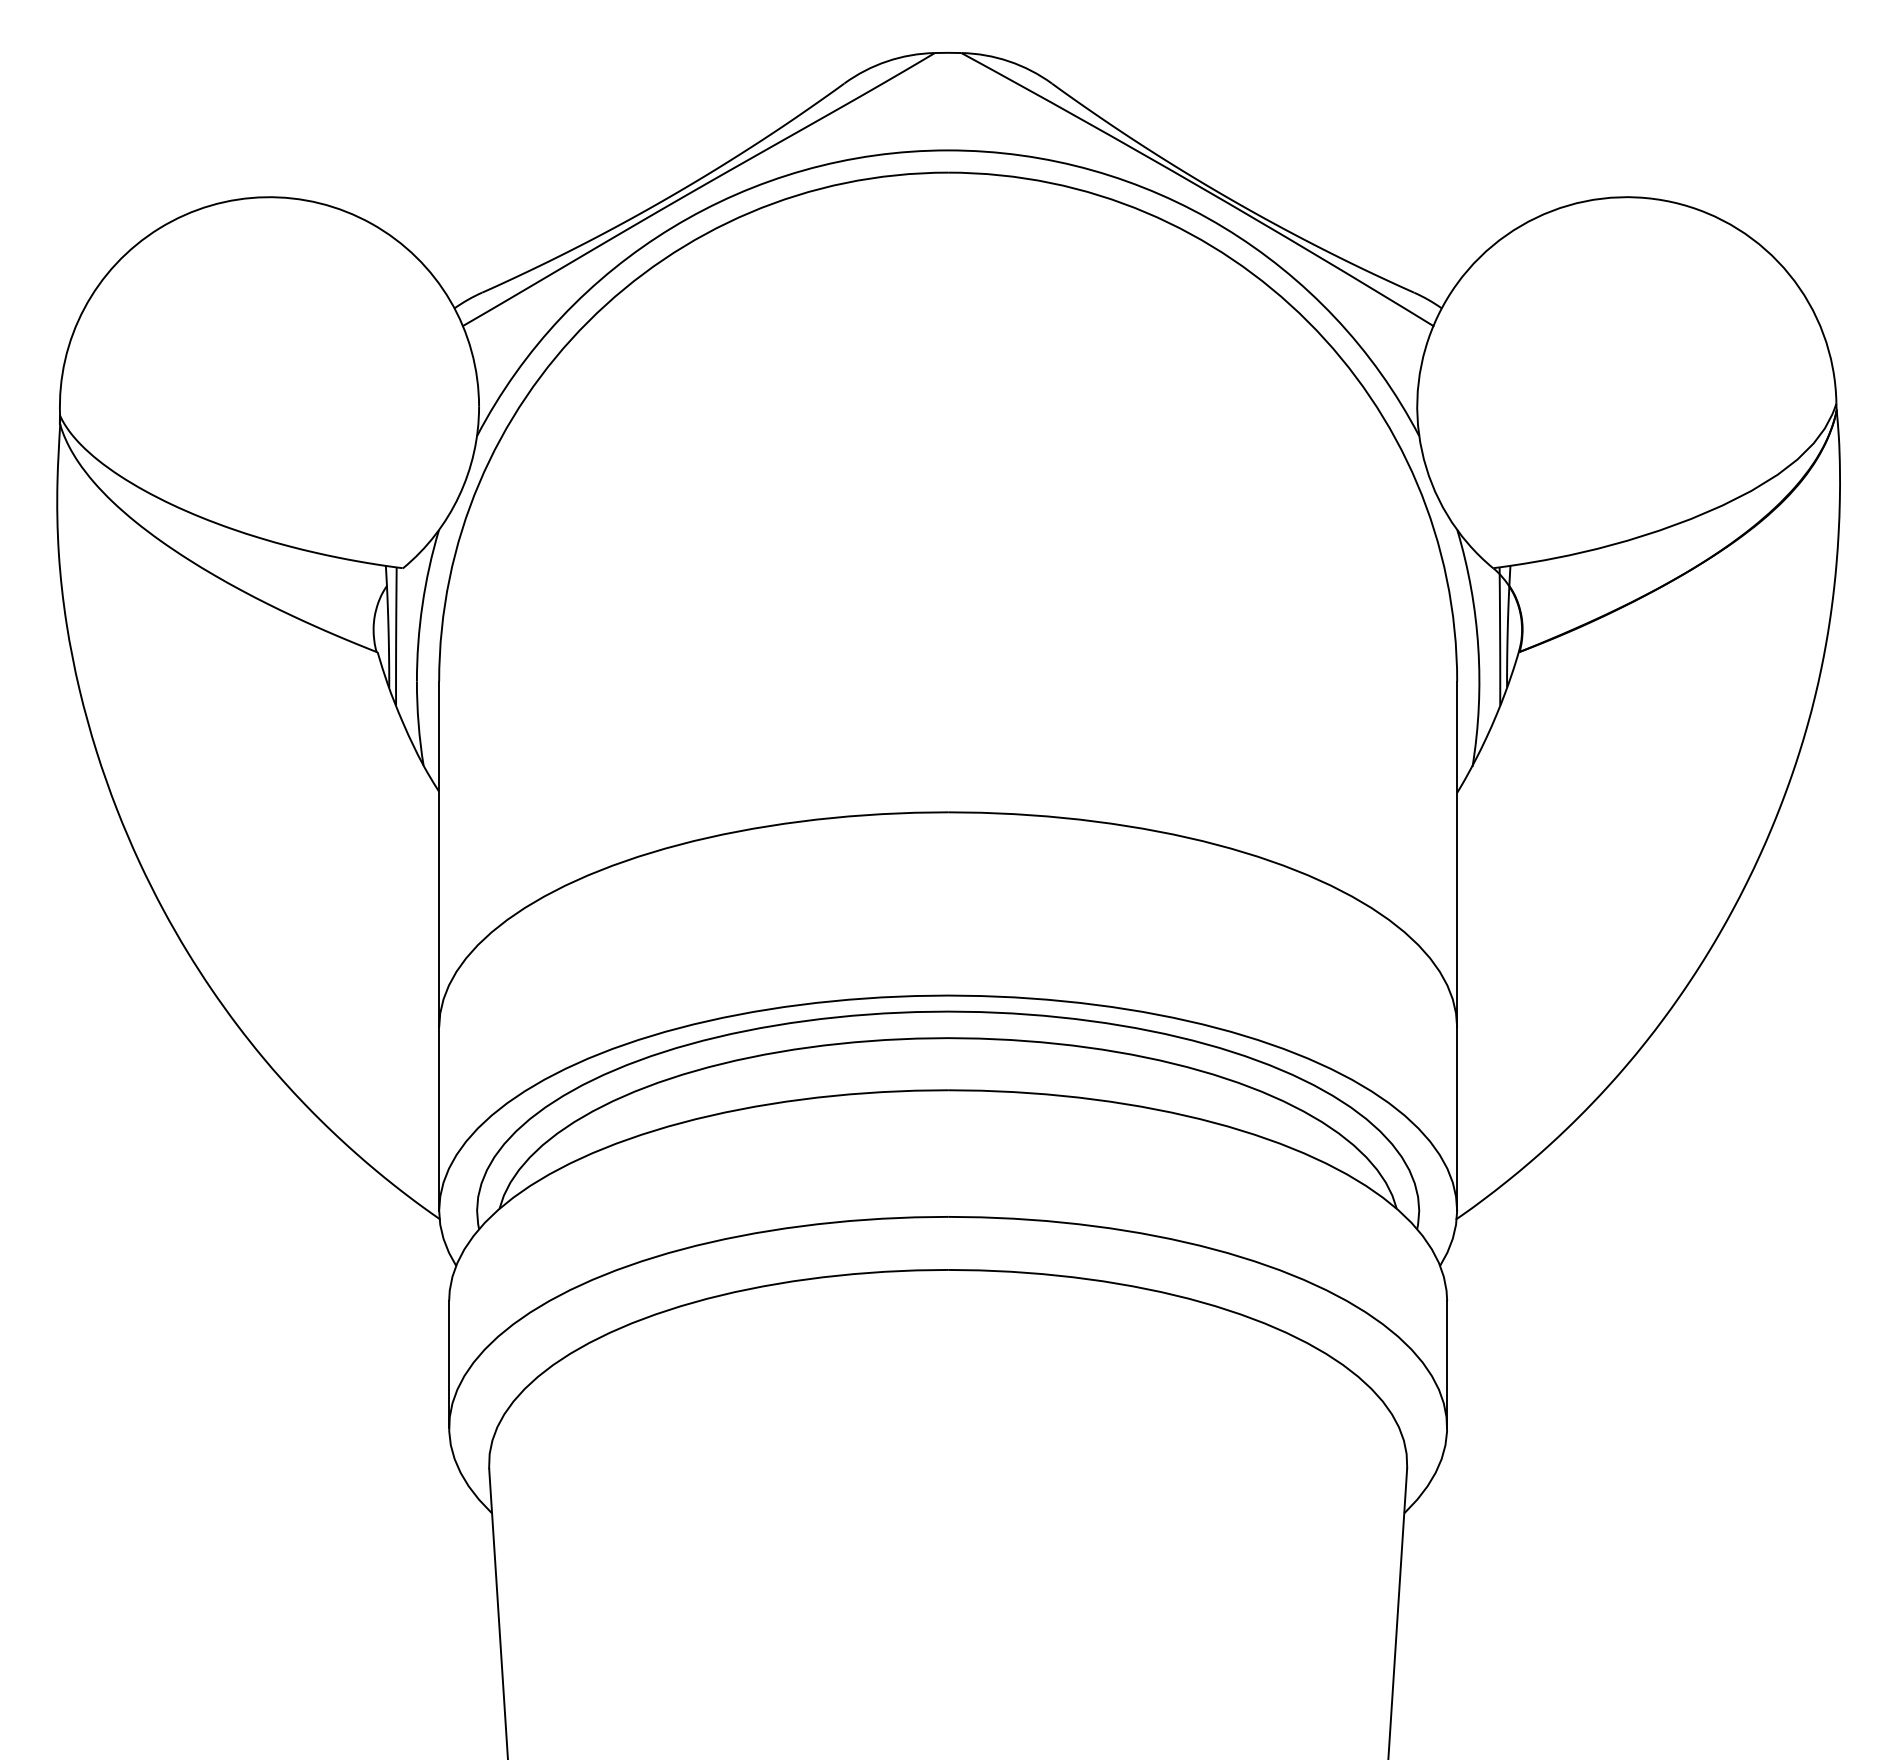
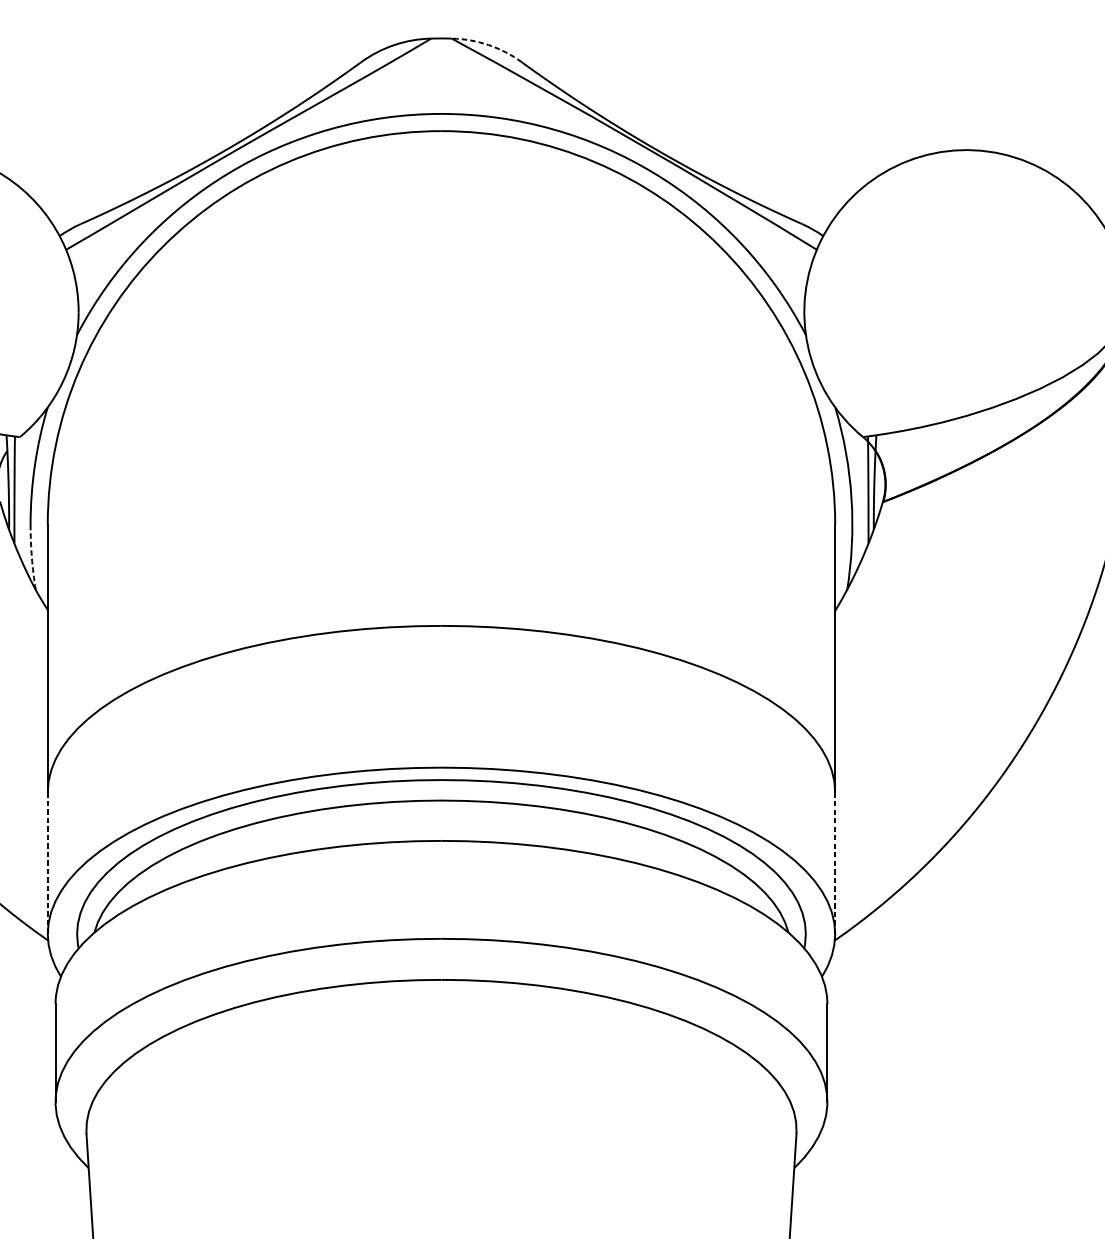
arc: (1008, 61) -> (488, 45), solid -> dashed
arc: (418, 723) -> (31, 557), solid -> dashed
line: (439, 1119) -> (48, 863), solid -> dashed
line: (1457, 1119) -> (835, 863), solid -> dashed

